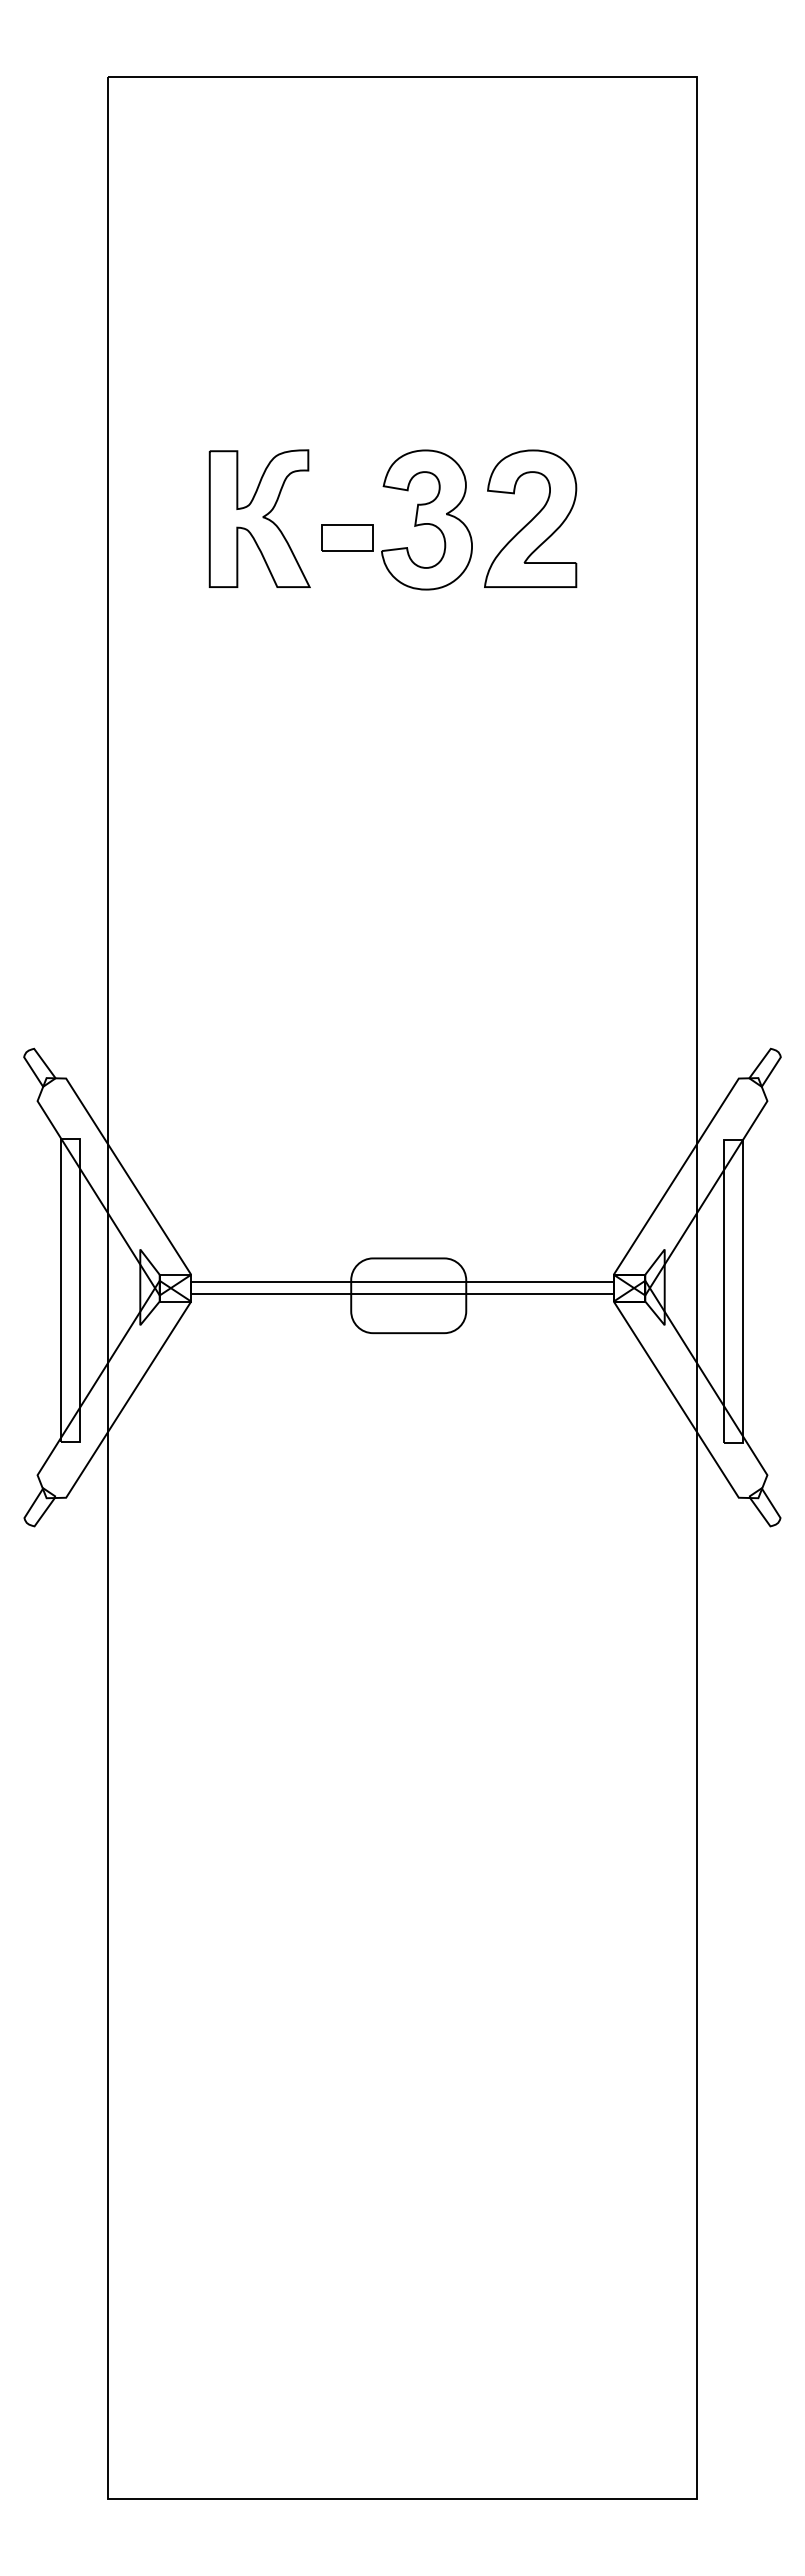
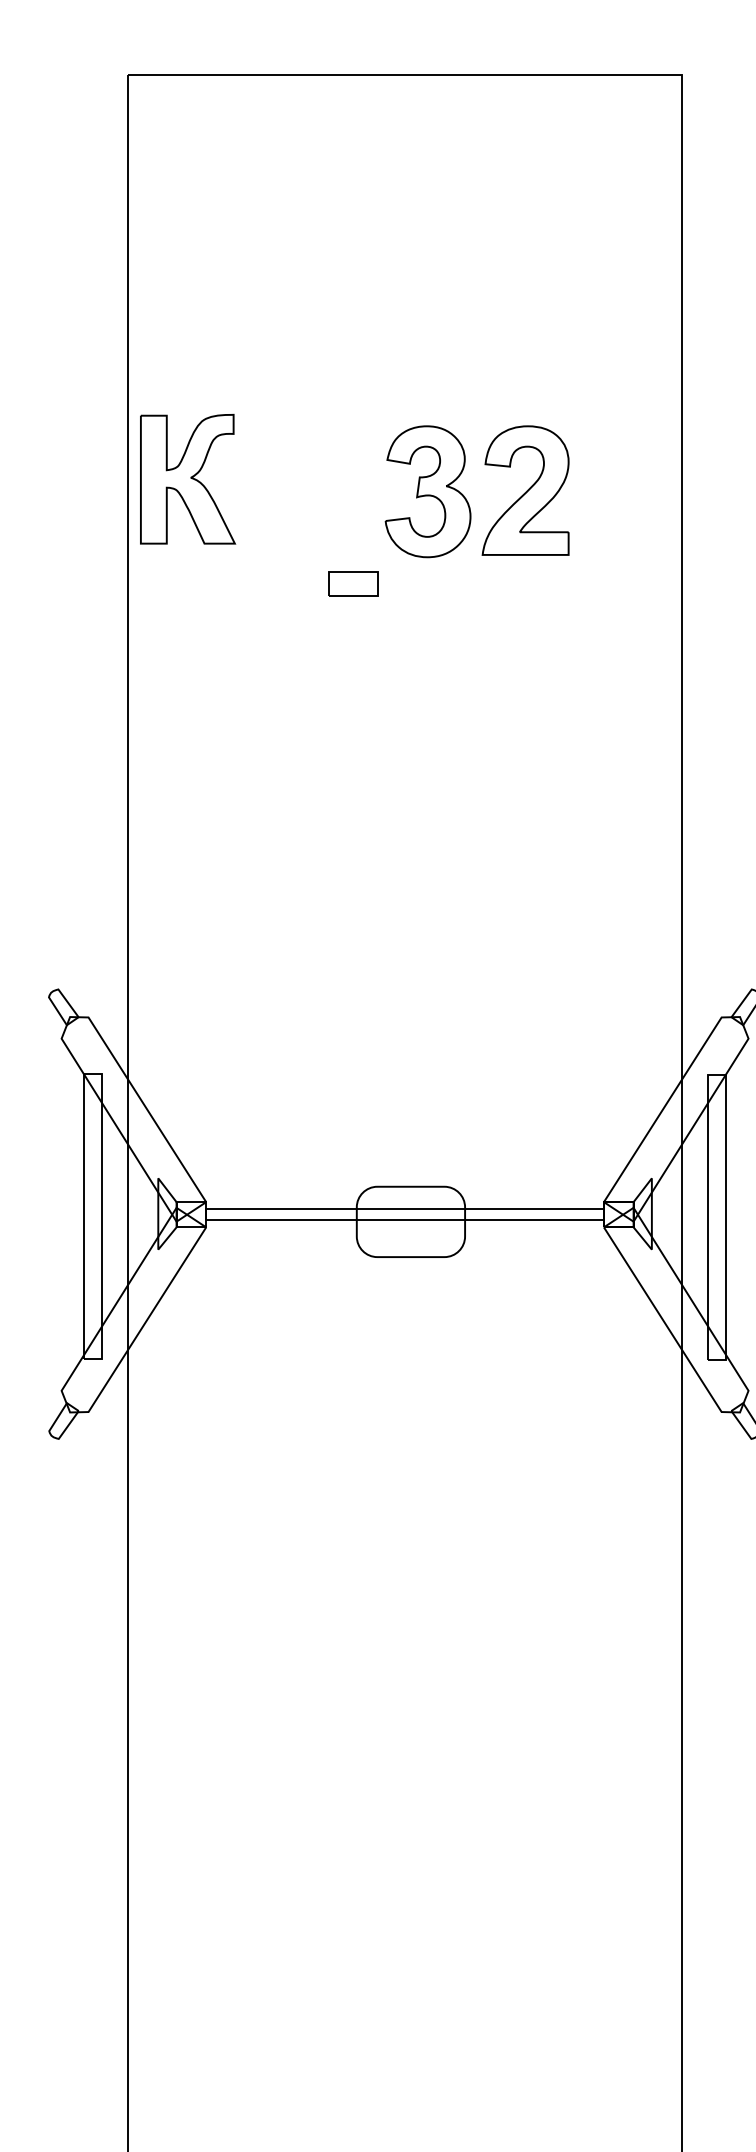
part: (259, 518) -> (187, 479), moved
part: (347, 537) -> (353, 583), moved

